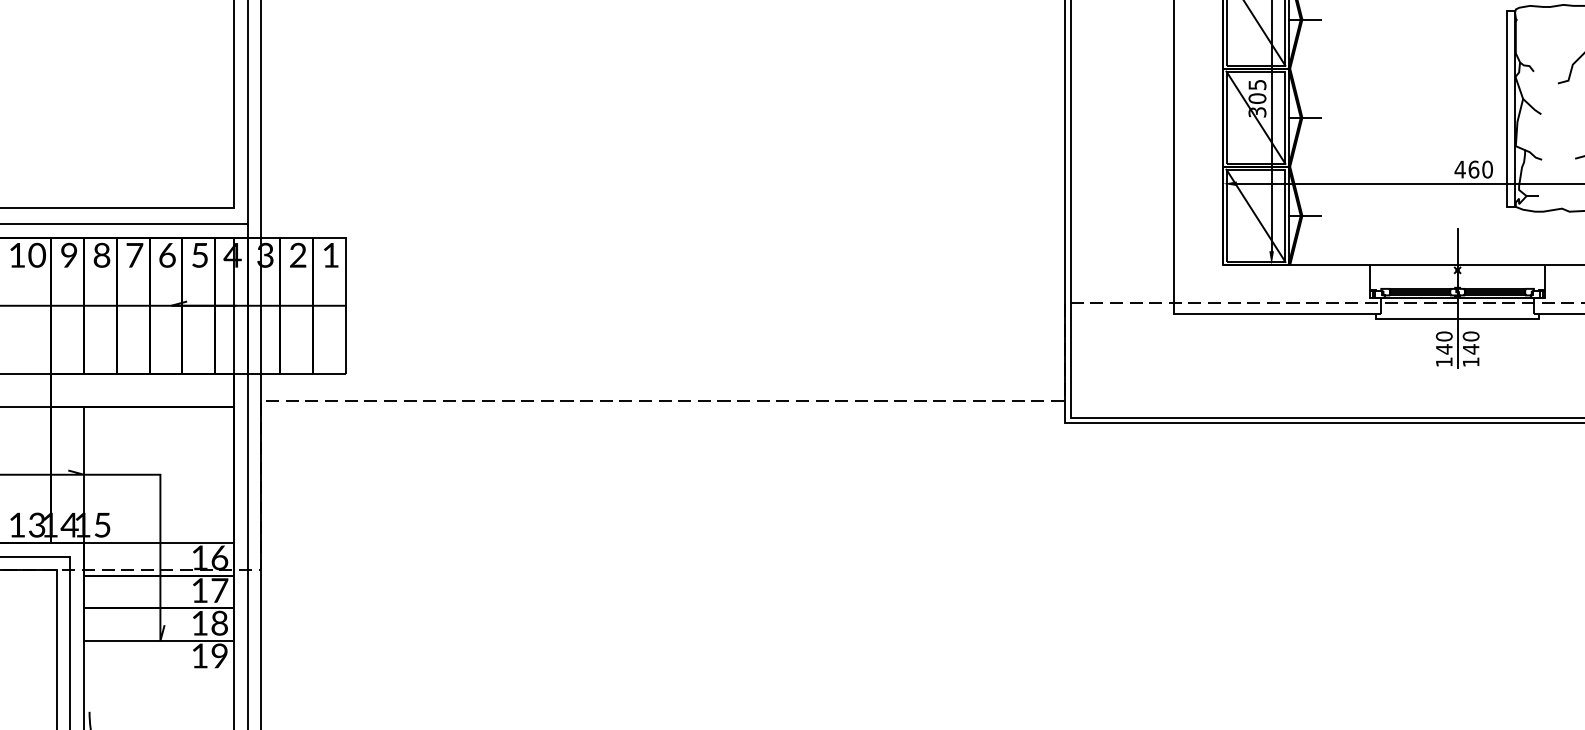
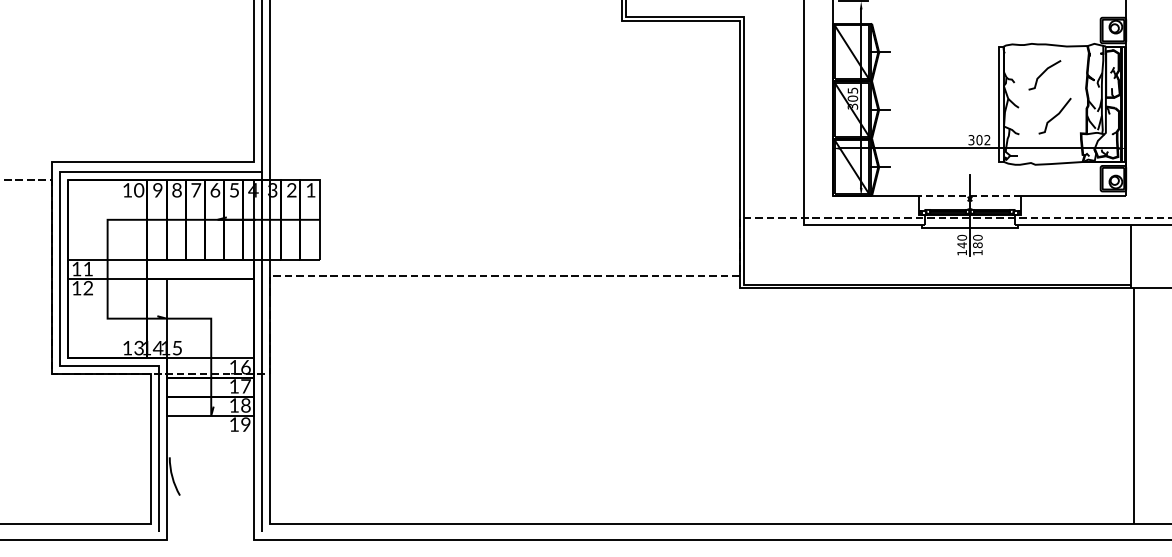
text: (1473, 170) -> (979, 140), 460 -> 302
line: (1456, 264) -> (969, 195), solid -> dashed
text: (1470, 349) -> (977, 245), 140 -> 180

